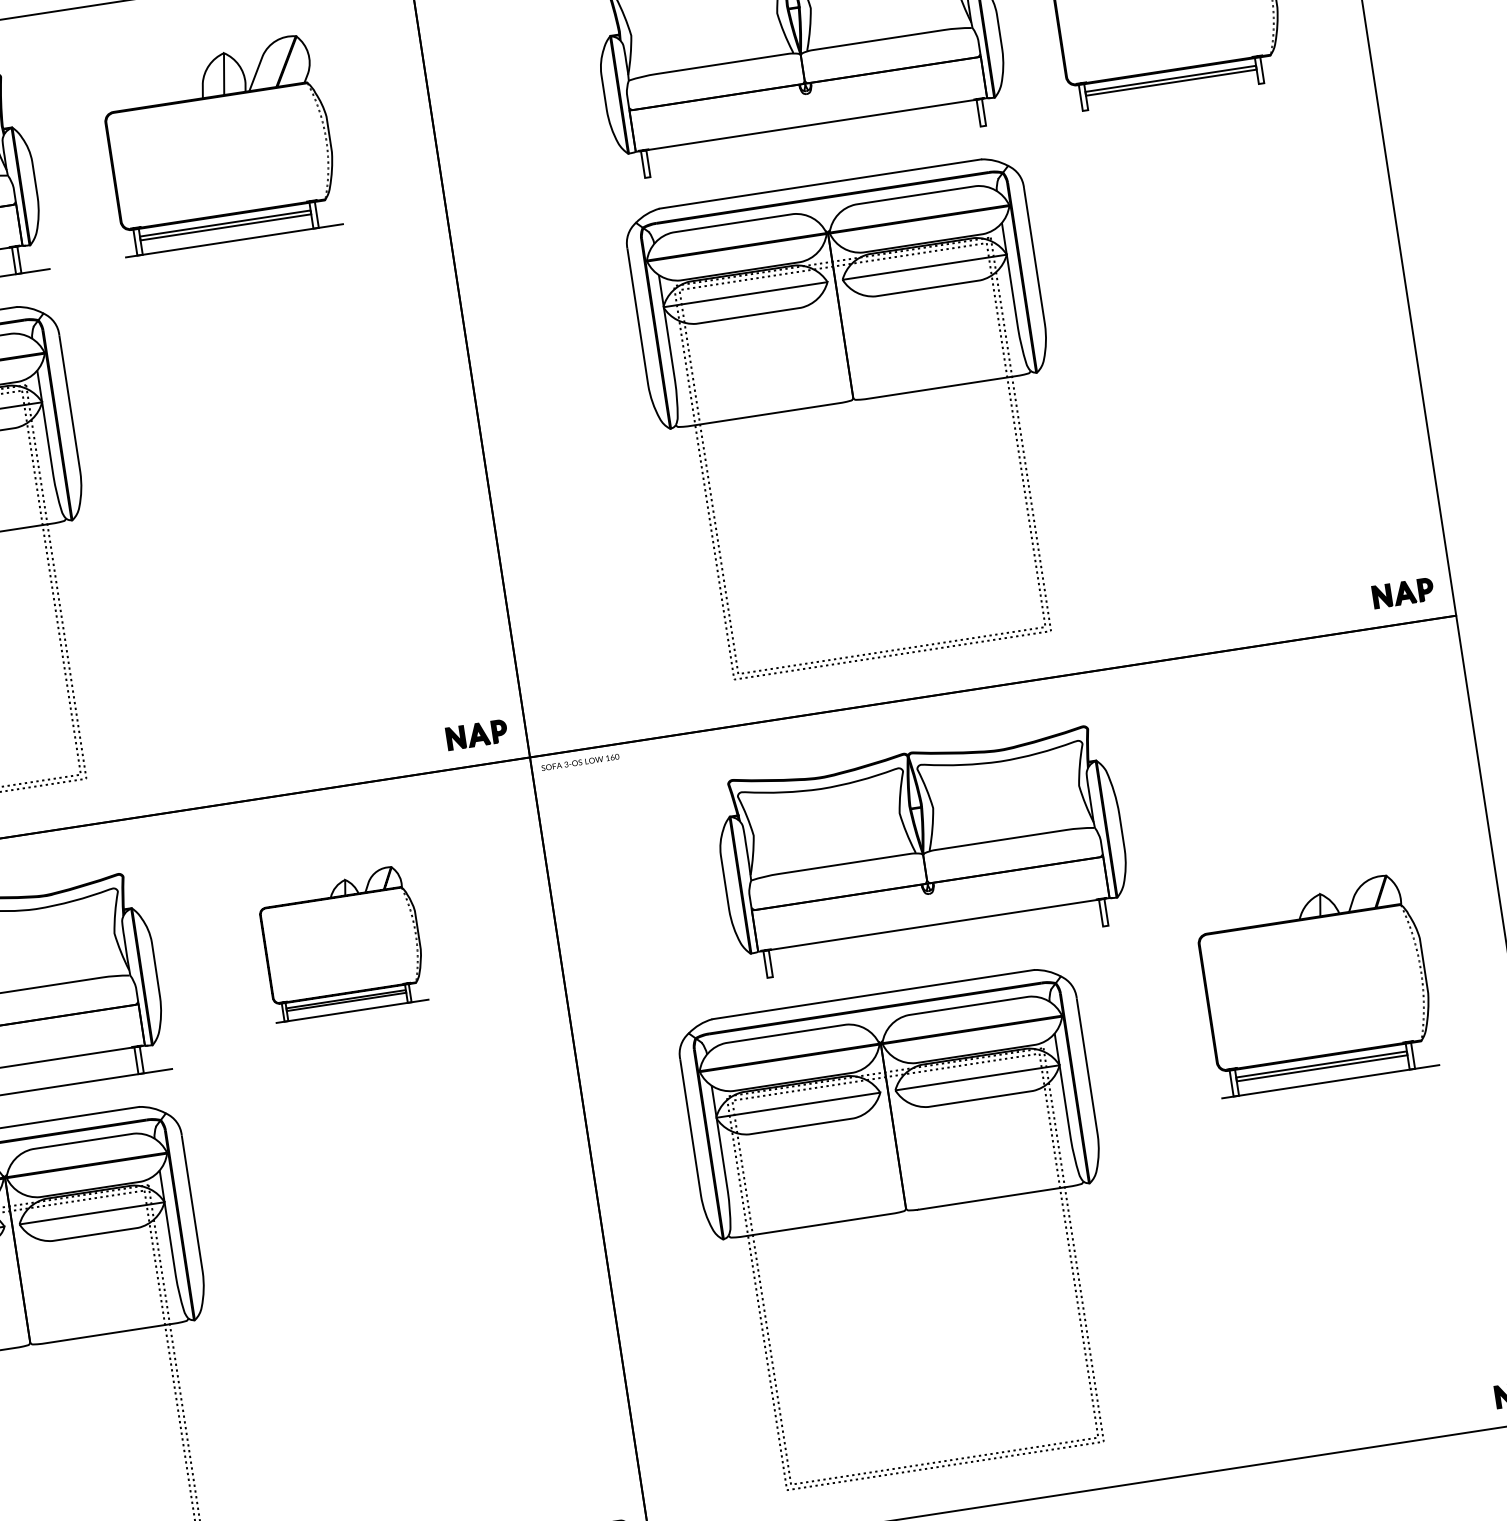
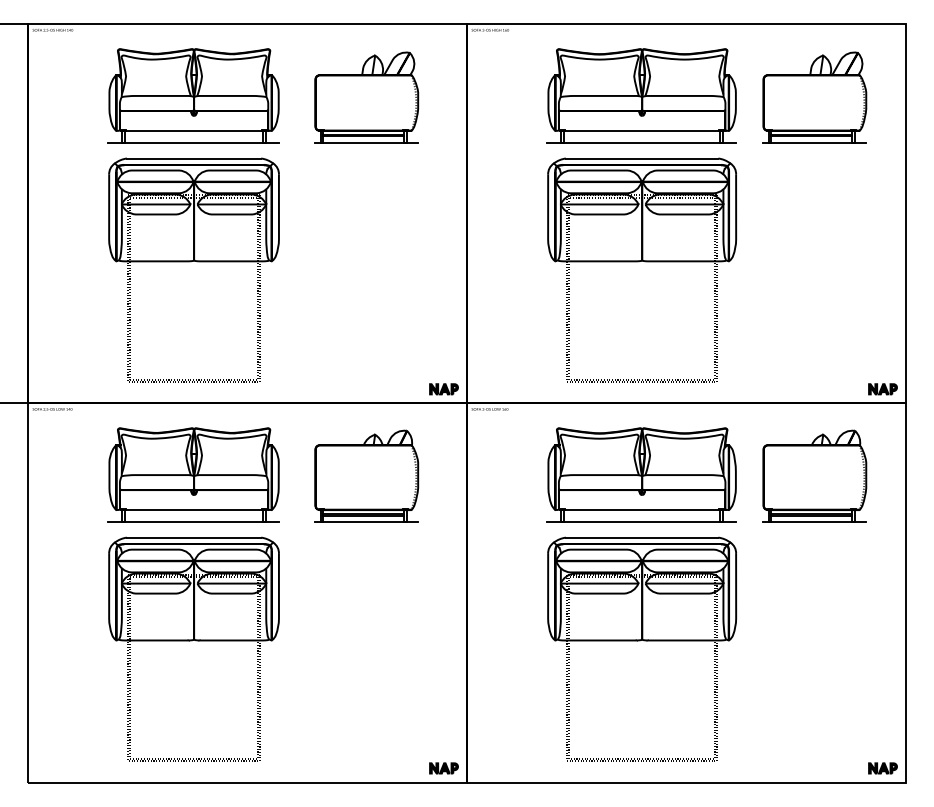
line: (1179, 96) -> (814, 143), added
line: (814, 152) -> (641, 143), added
part: (341, 941) -> (366, 475), size x1.43
line: (936, 952) -> (641, 522), added
part: (1314, 982) -> (814, 475), moved
part: (903, 1214) -> (640, 641), moved

